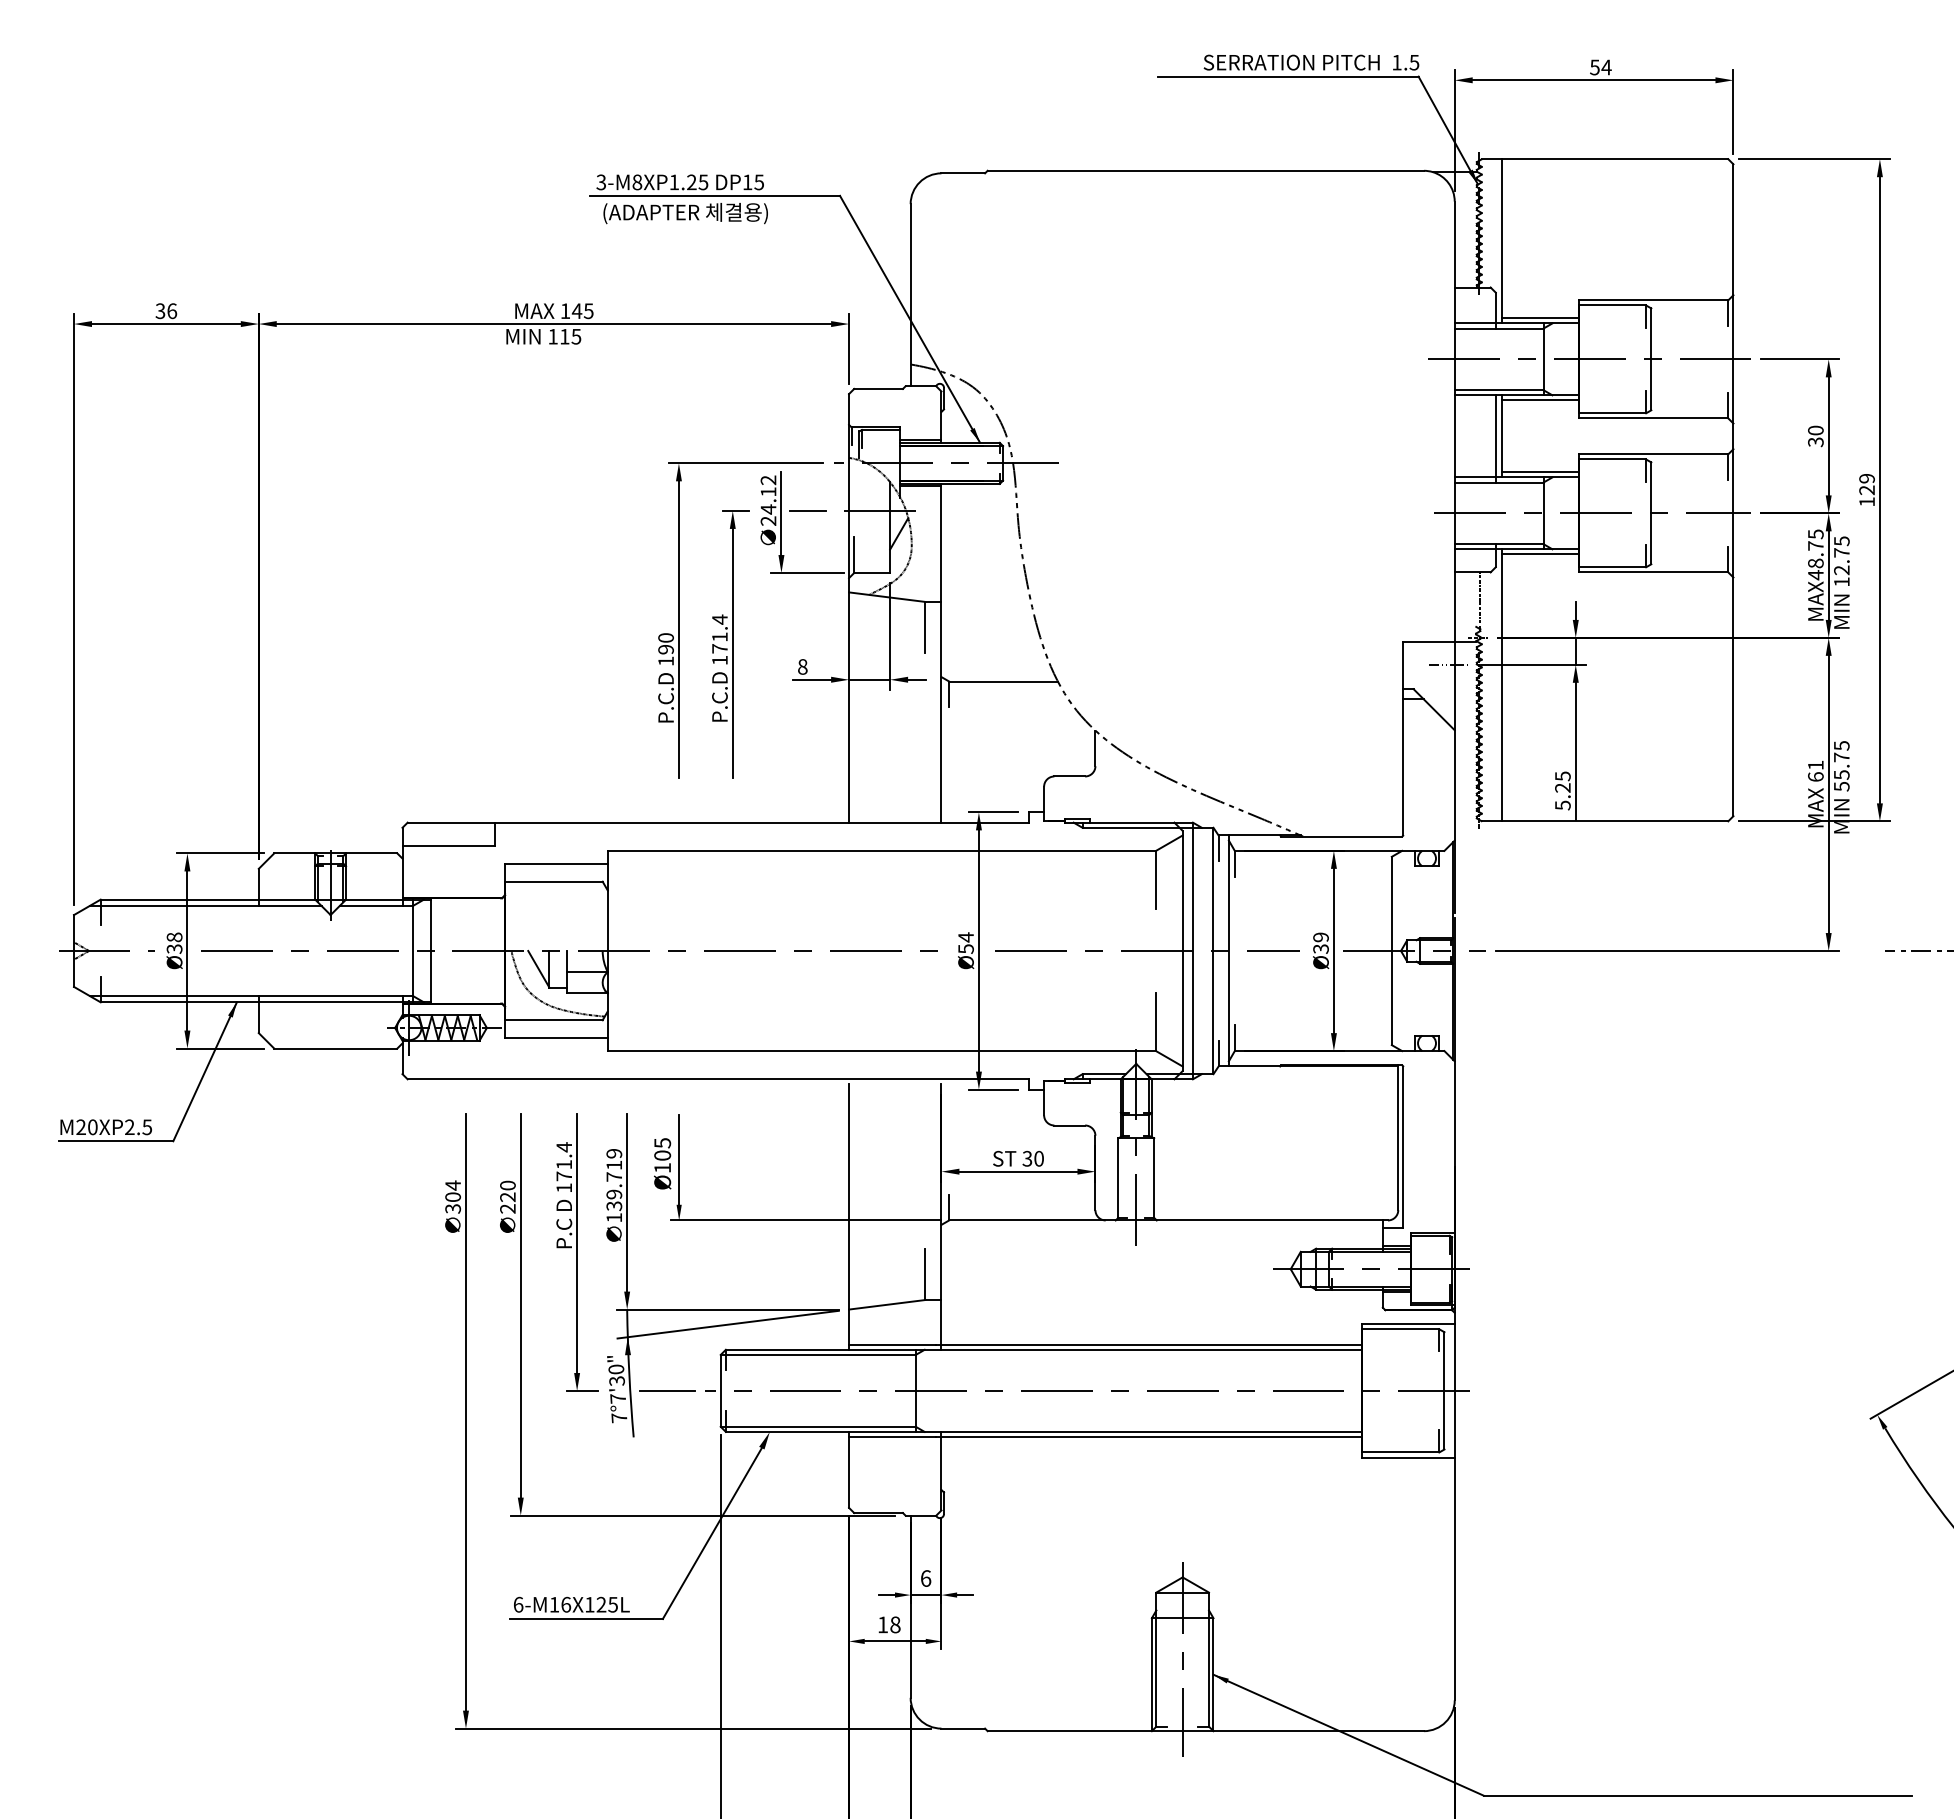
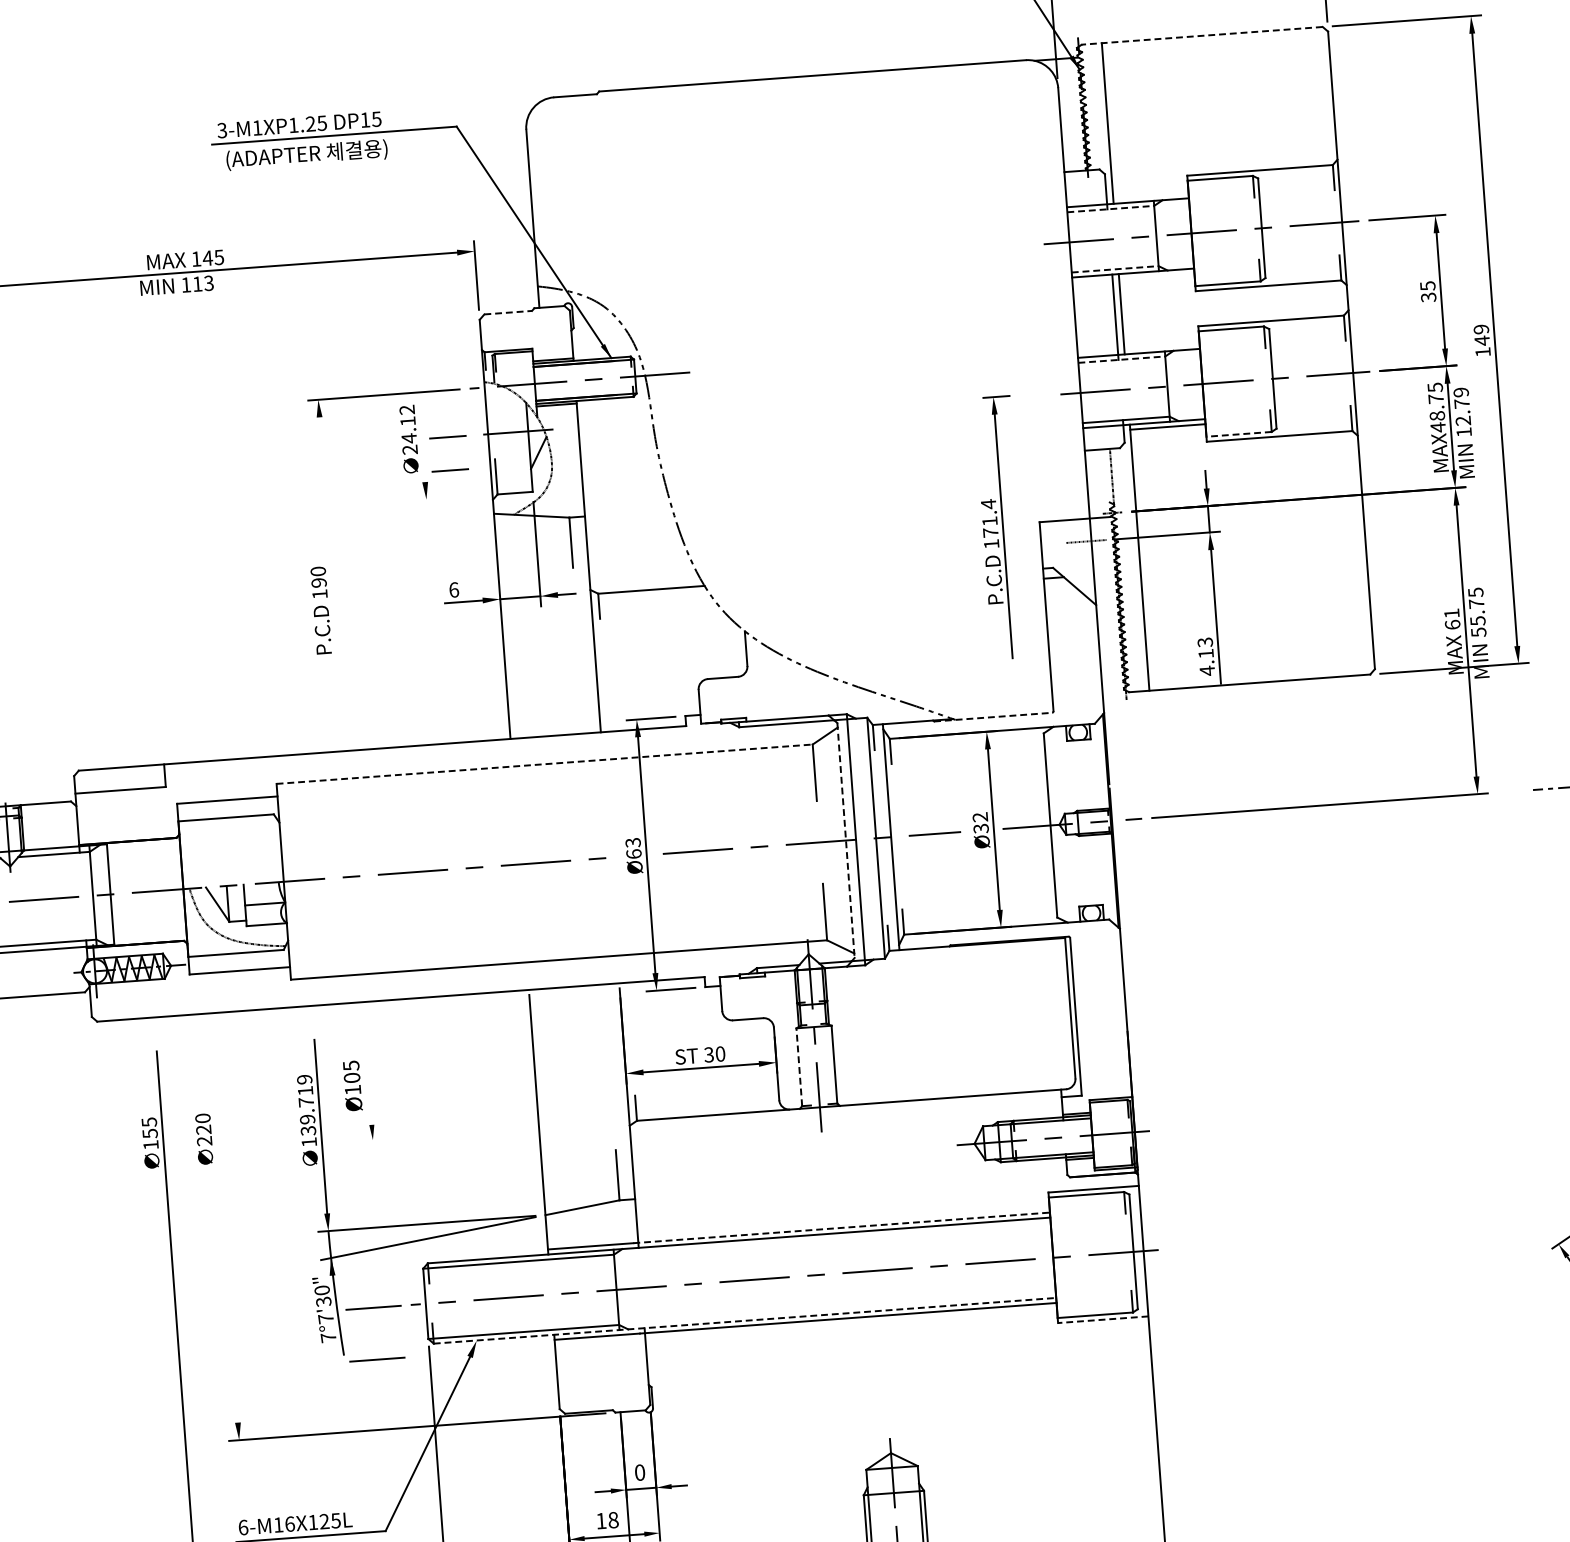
line: (1604, 159) -> (1201, 36), solid -> dashed
text: (637, 182) -> (257, 128), 3-M8XP1.25 -> 3-M1XP1.25
line: (1540, 318) -> (1150, 196), removed
line: (1499, 328) -> (1111, 208), solid -> dashed
text: (576, 336) -> (209, 283), 115 -> 113
line: (879, 388) -> (509, 312), solid -> dashed
line: (1499, 390) -> (1115, 269), solid -> dashed
line: (1540, 400) -> (1156, 276), removed
text: (1815, 430) -> (1427, 286), 30 -> 35
line: (1540, 472) -> (1161, 346), removed
line: (1499, 482) -> (1122, 359), solid -> dashed
text: (1866, 490) -> (1481, 341), 129 -> 149
line: (781, 513) -> (422, 441), removed
text: (1841, 541) -> (1460, 392), 12.75 -> 12.79
line: (807, 544) -> (449, 469), added
line: (1612, 567) -> (1238, 434), solid -> dashed
line: (807, 573) -> (451, 498), removed
line: (678, 629) -> (329, 562), removed
part: (730, 644) -> (1000, 527), moved
text: (802, 666) -> (453, 589), 8 -> 6
text: (1562, 790) -> (1205, 656), 5.25 -> 4.13
line: (1342, 836) -> (994, 717), solid -> dashed
line: (882, 850) -> (545, 763), solid -> dashed
text: (1320, 937) -> (979, 817), Ø39 -> Ø32
text: (965, 942) -> (632, 847), Ø54 -> Ø63
line: (1182, 951) -> (845, 841), solid -> dashed
line: (679, 1159) -> (368, 1080), removed
line: (1118, 1178) -> (799, 1067), solid -> dashed
text: (453, 1196) -> (150, 1132), 304 -> 155
line: (806, 1220) -> (497, 1131), removed
part: (577, 1252) -> (275, 1178), removed
line: (520, 1305) -> (223, 1234), removed
line: (1149, 1344) -> (841, 1227), solid -> dashed
line: (1044, 1431) -> (745, 1320), solid -> dashed
line: (667, 1443) -> (377, 1359), added
line: (1408, 1457) -> (1103, 1319), solid -> dashed
text: (926, 1578) -> (640, 1472), 6 -> 0

